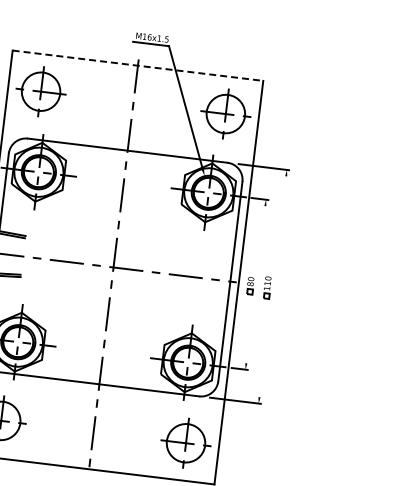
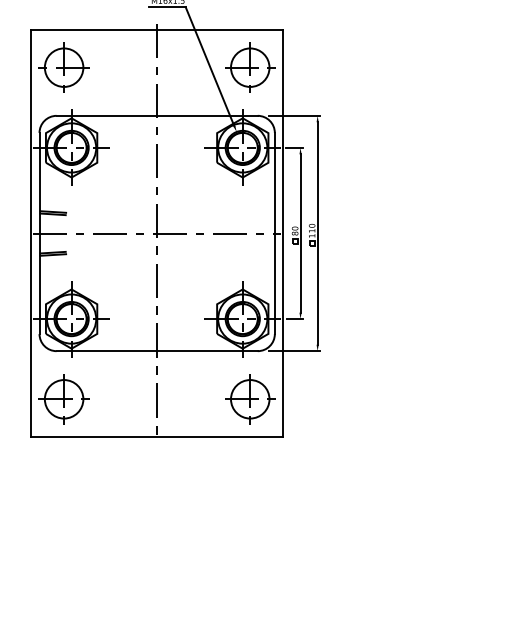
line: (138, 65) -> (157, 30), dashed -> solid
line: (255, 284) -> (300, 233), added
line: (272, 286) -> (317, 233), added

